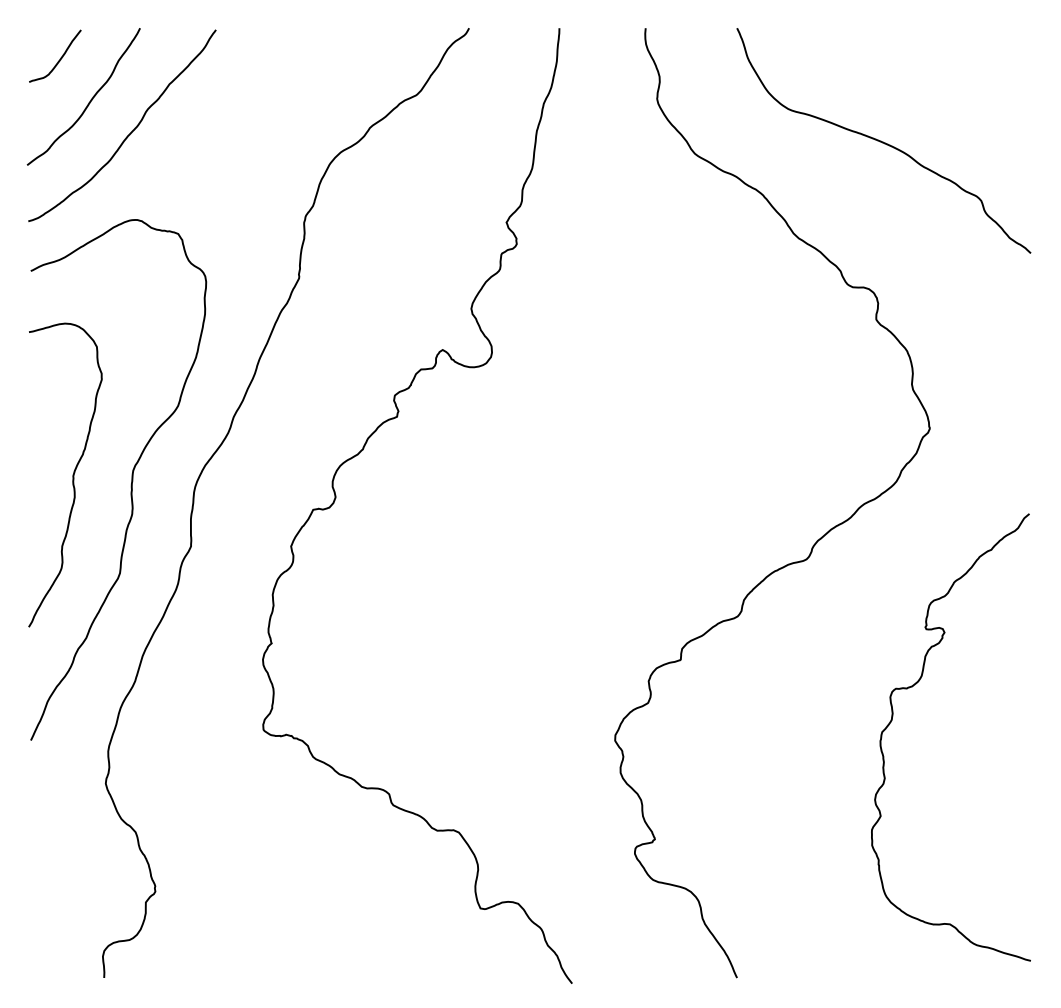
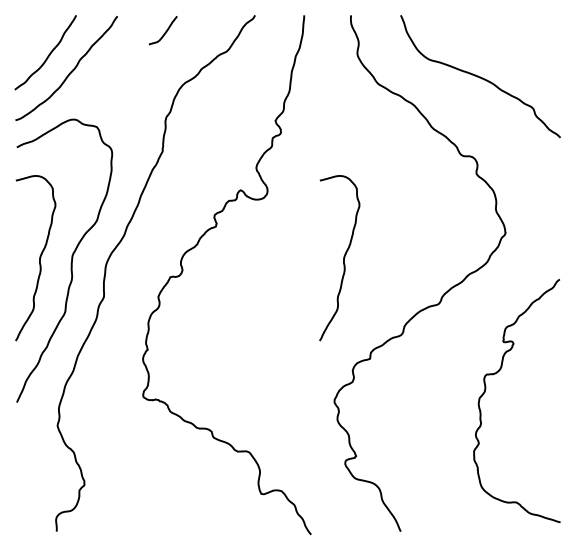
curve: (57, 59) -> (164, 32), moved
curve: (631, 475) -> (343, 258), added

